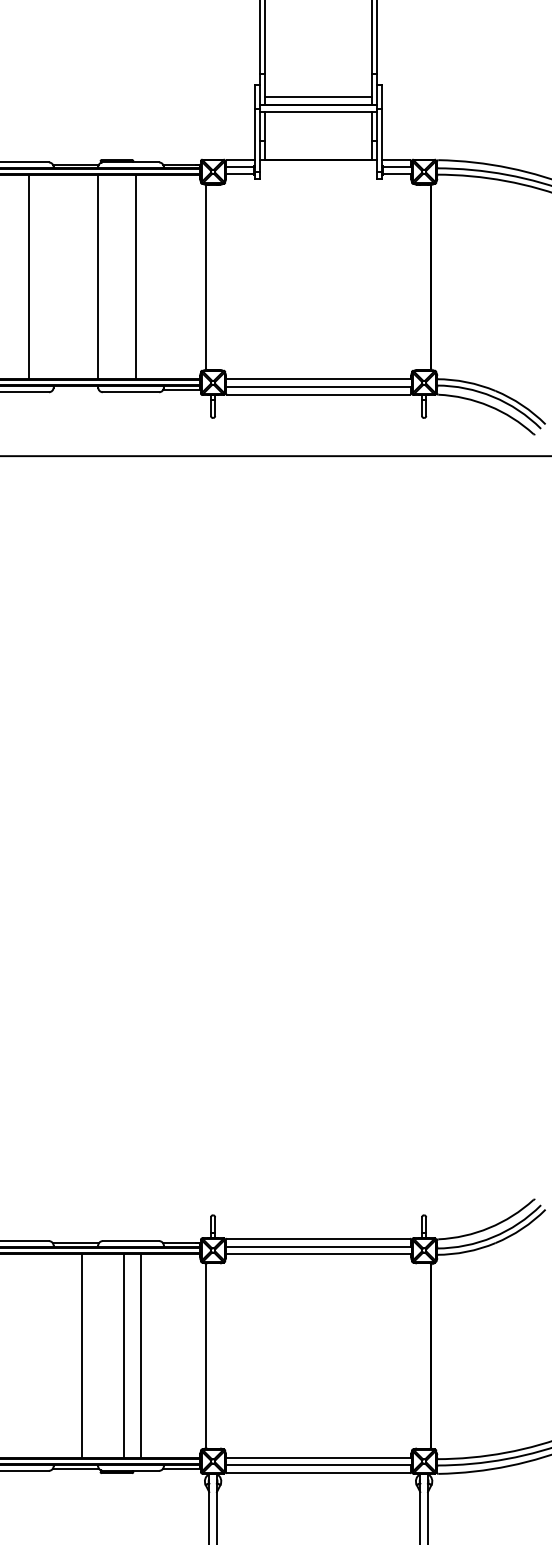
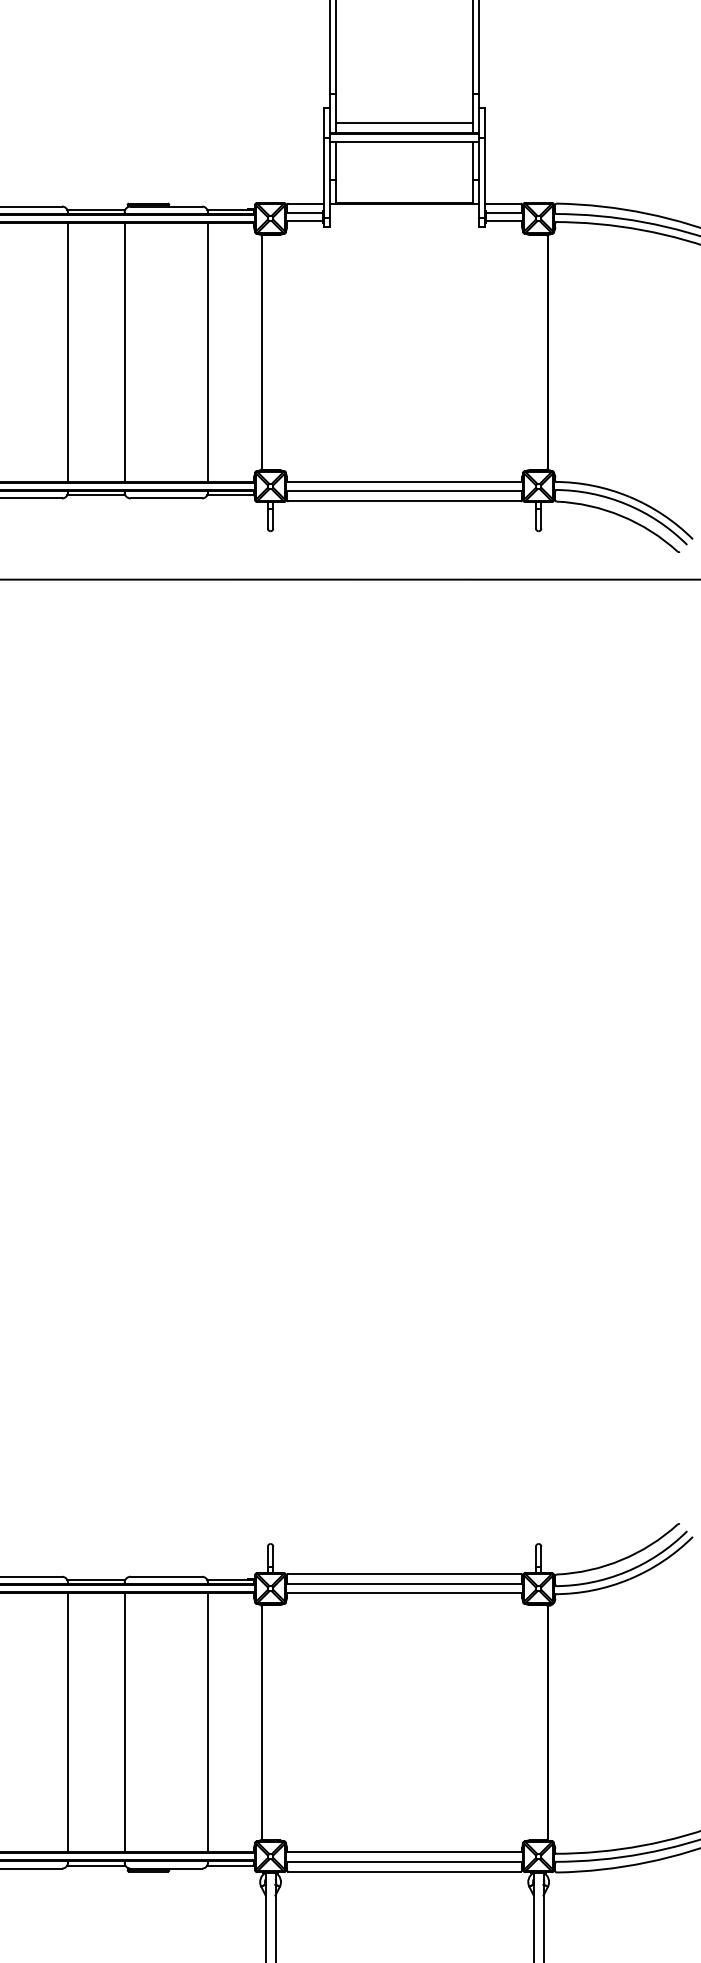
line: (29, 277) -> (68, 352), moved
line: (135, 277) -> (208, 352), moved
line: (76, 389) -> (96, 495), added
line: (82, 1355) -> (68, 1722), moved
line: (124, 1355) -> (124, 1722), moved
line: (141, 1355) -> (208, 1722), moved

